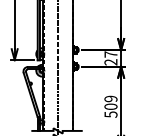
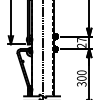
text: (110, 106) -> (81, 78), 509 -> 300

